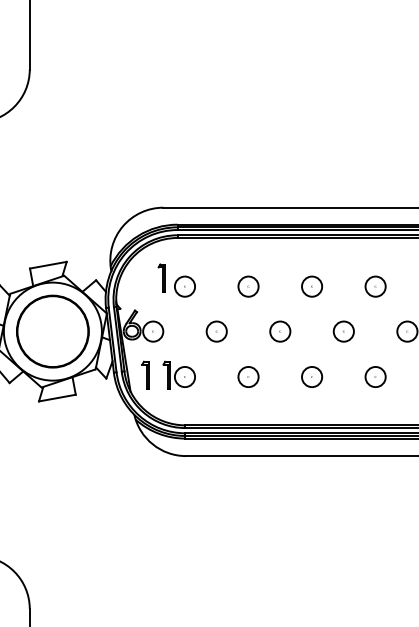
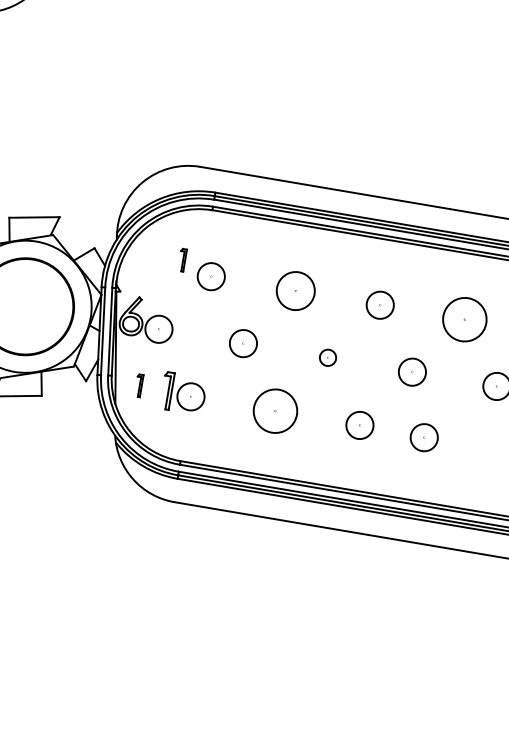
part: (161, 277) -> (182, 259), size x0.6
part: (248, 286) -> (295, 290), size x1.4
part: (375, 286) -> (464, 319), size x1.6
part: (280, 331) -> (328, 357), size x0.6
part: (145, 374) -> (139, 384), size x0.6
part: (248, 376) -> (275, 410), size x1.6
part: (375, 376) -> (424, 436), moved

